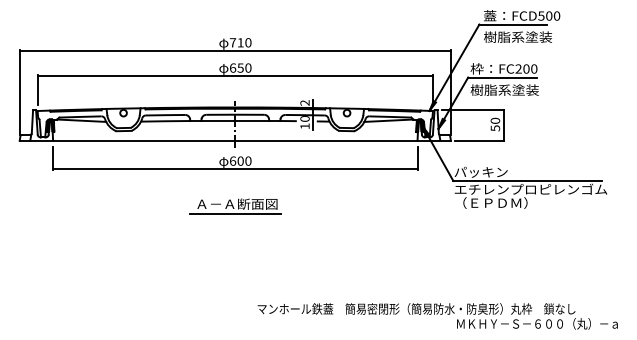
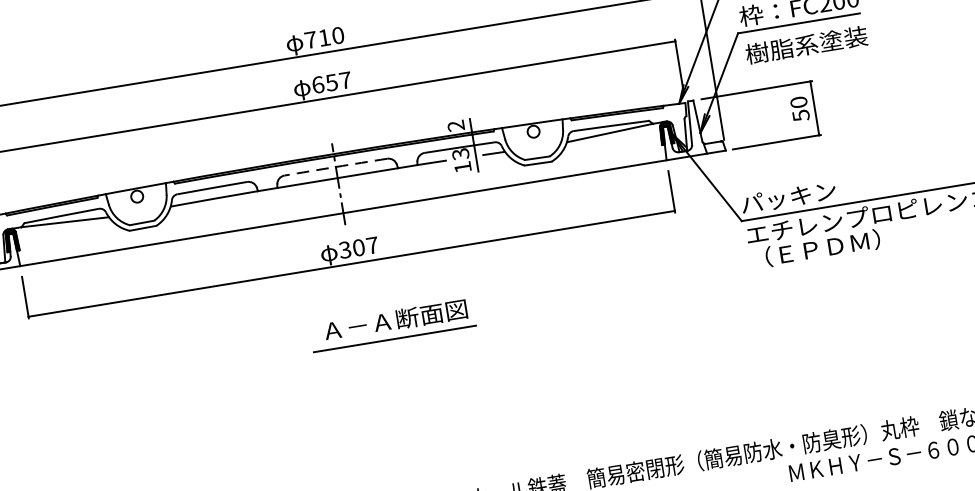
text: (248, 67) -> (345, 79), 650 -> 657
arc: (235, 114) -> (336, 166), solid -> dashed
text: (304, 118) -> (459, 153), 10 -> 13
text: (240, 160) -> (358, 246), 600 -> 307
part: (235, 206) -> (392, 324), moved

